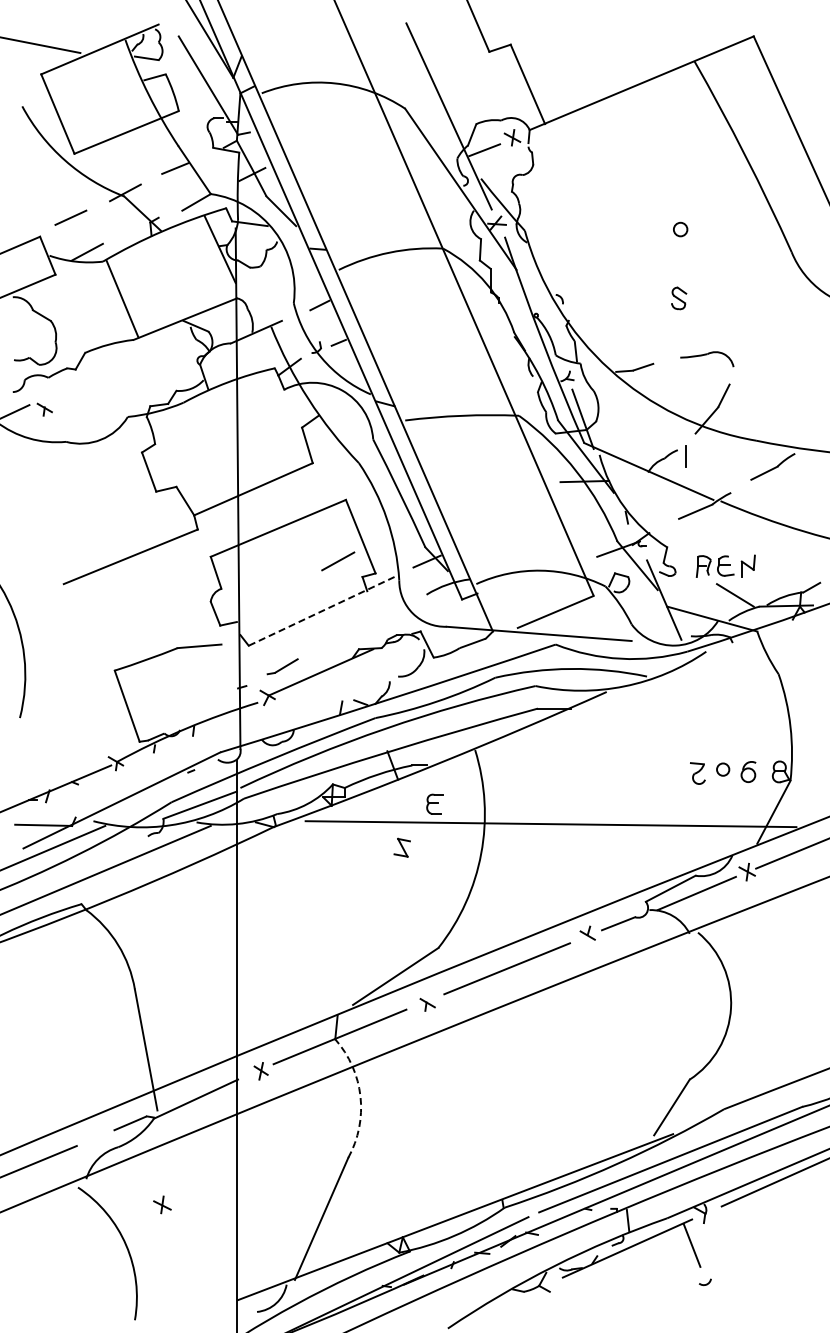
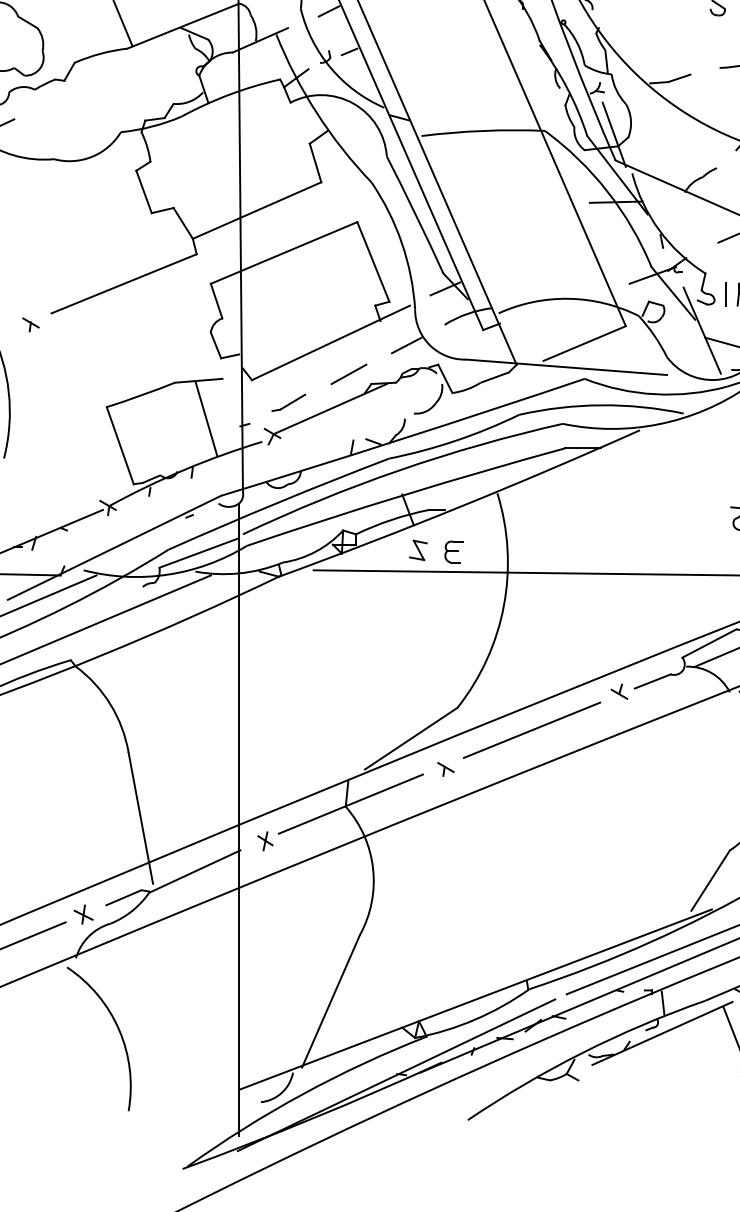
part: (44, 409) -> (30, 324), moved
line: (685, 456) -> (725, 294), moved
line: (338, 561) -> (349, 374), moved
line: (321, 611) -> (330, 343), dashed -> solid
line: (391, 613) -> (406, 345), added
line: (206, 680) -> (206, 417), added
part: (401, 847) -> (417, 550), moved
arc: (360, 1096) -> (373, 868), dashed -> solid
part: (162, 1204) -> (83, 914), moved

